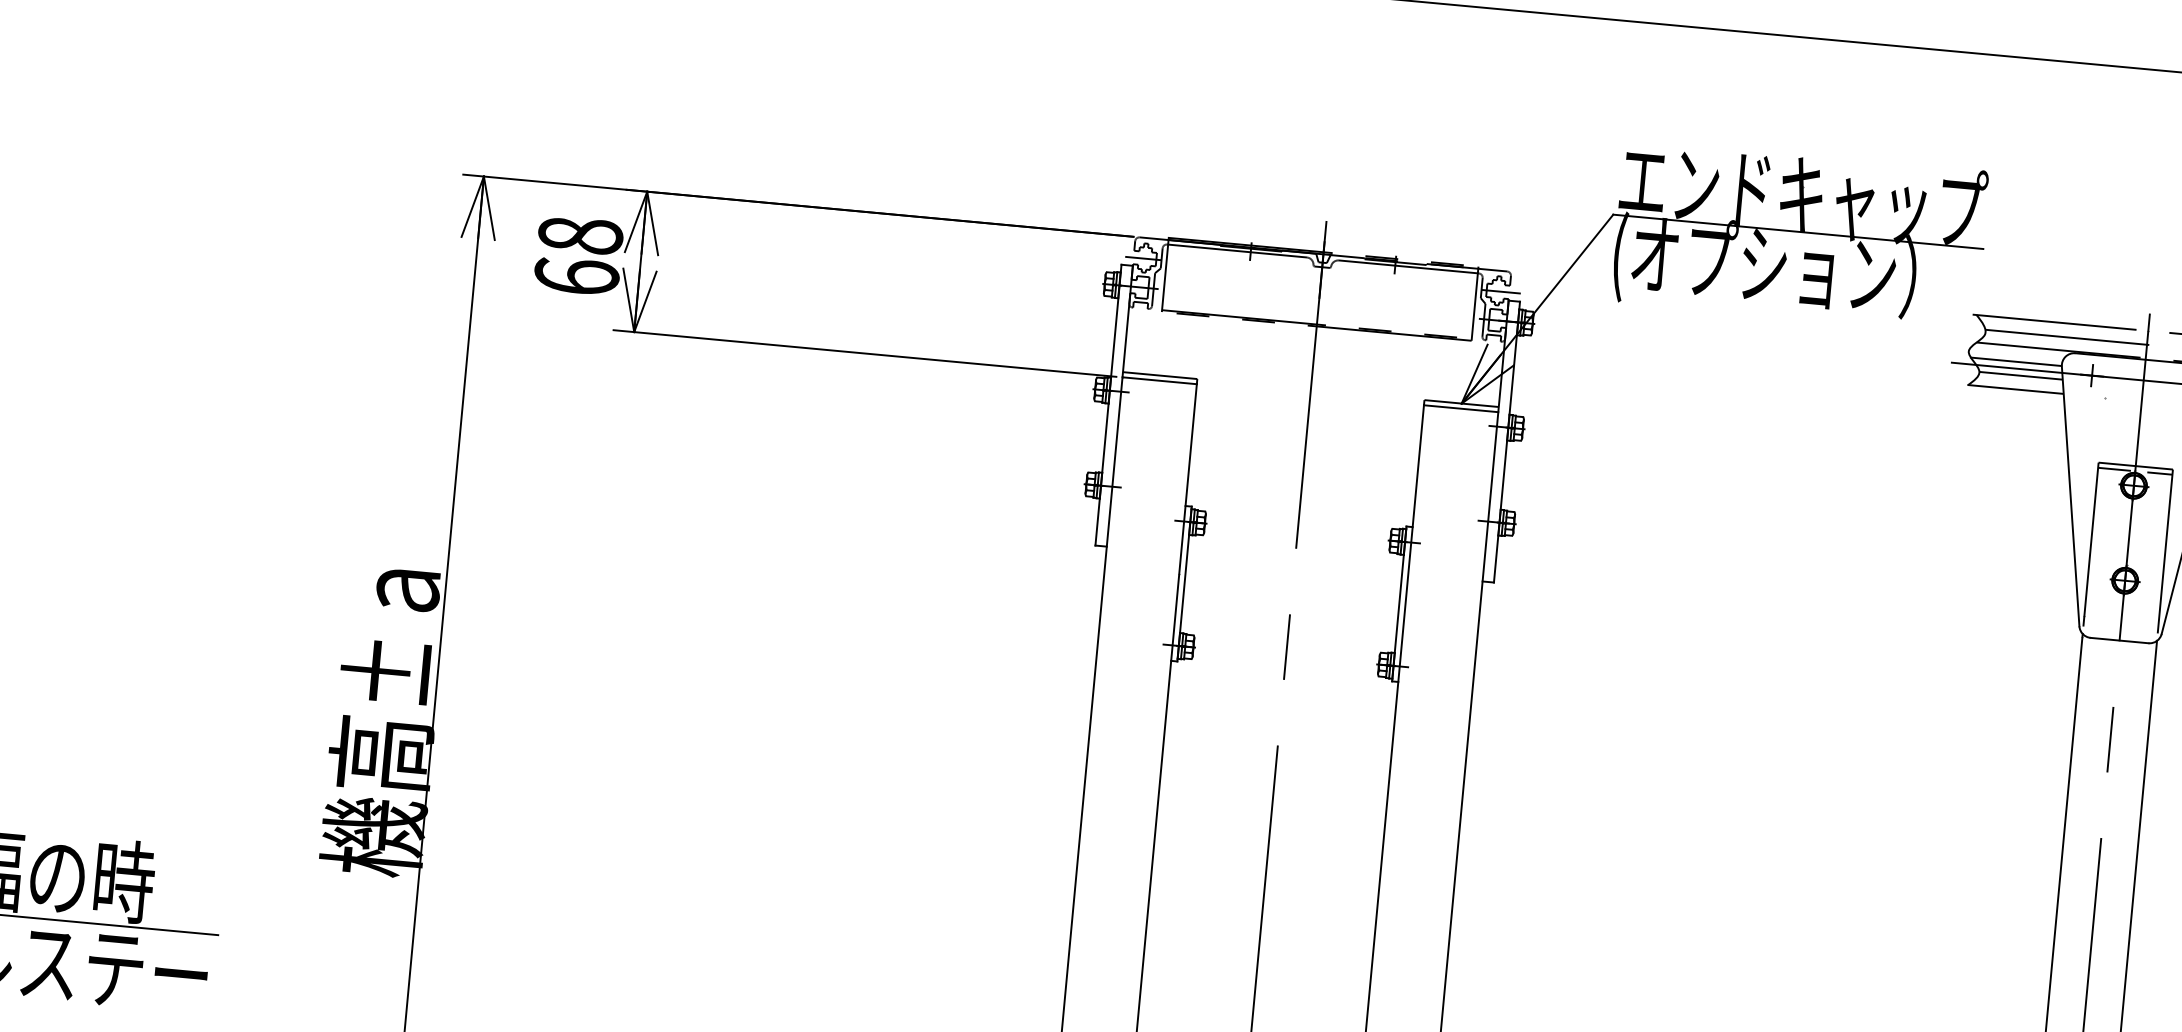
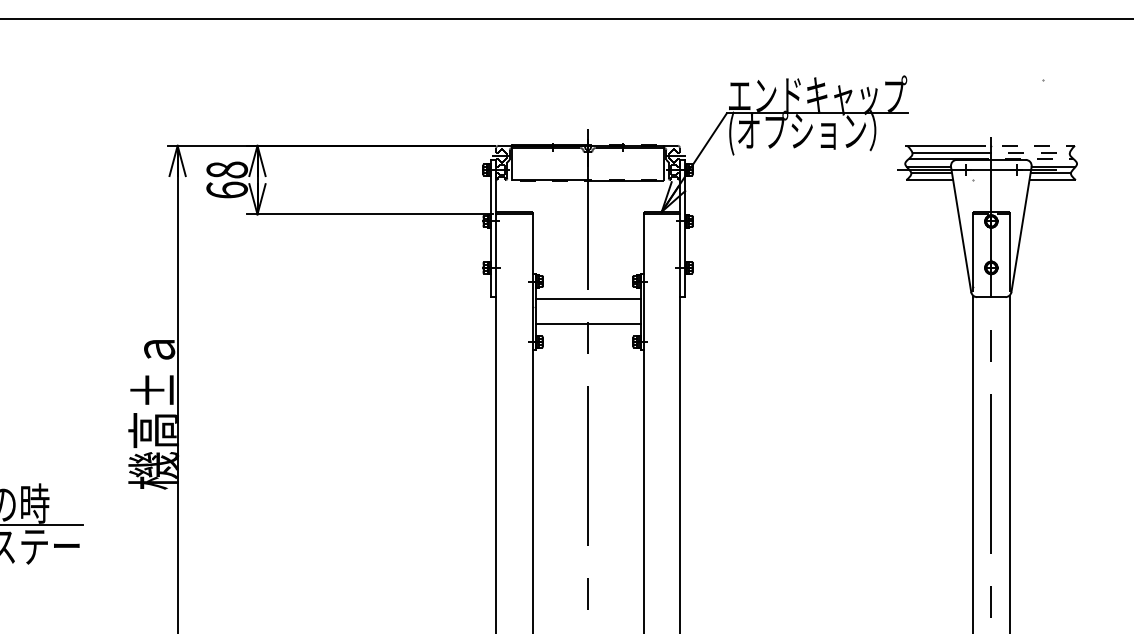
line: (1293, 568) -> (587, 299), added
line: (1288, 619) -> (587, 324), added

